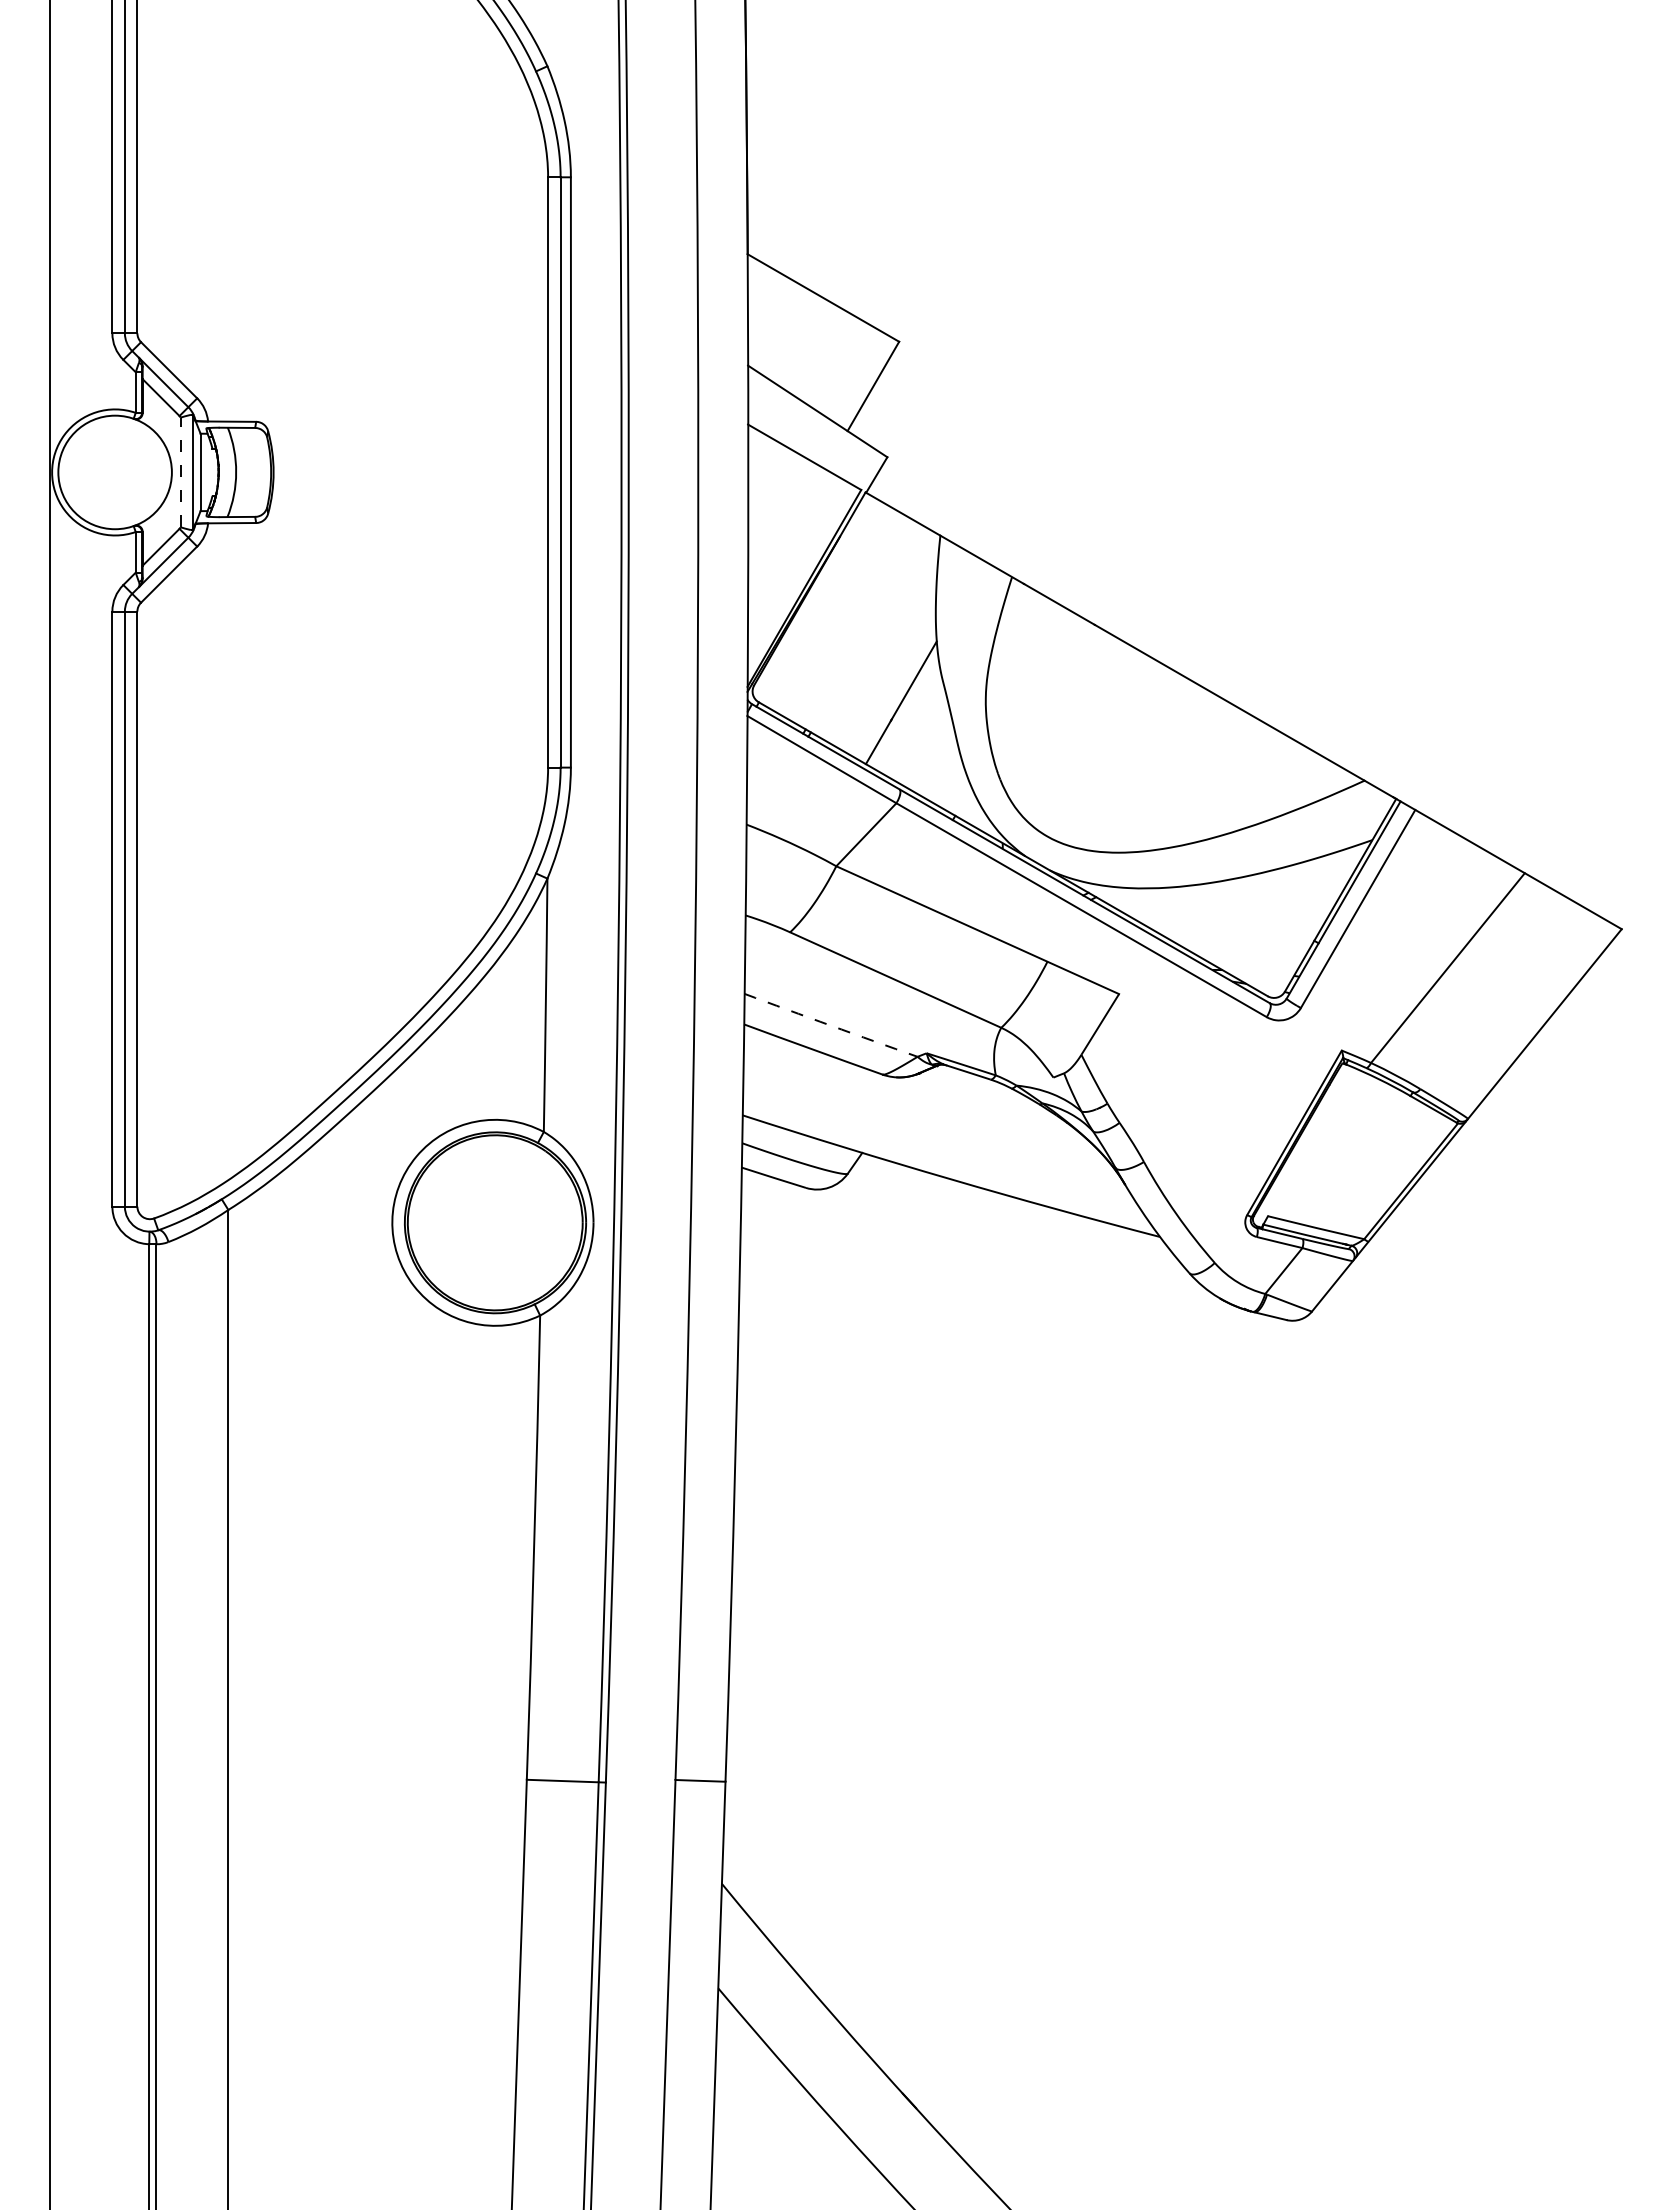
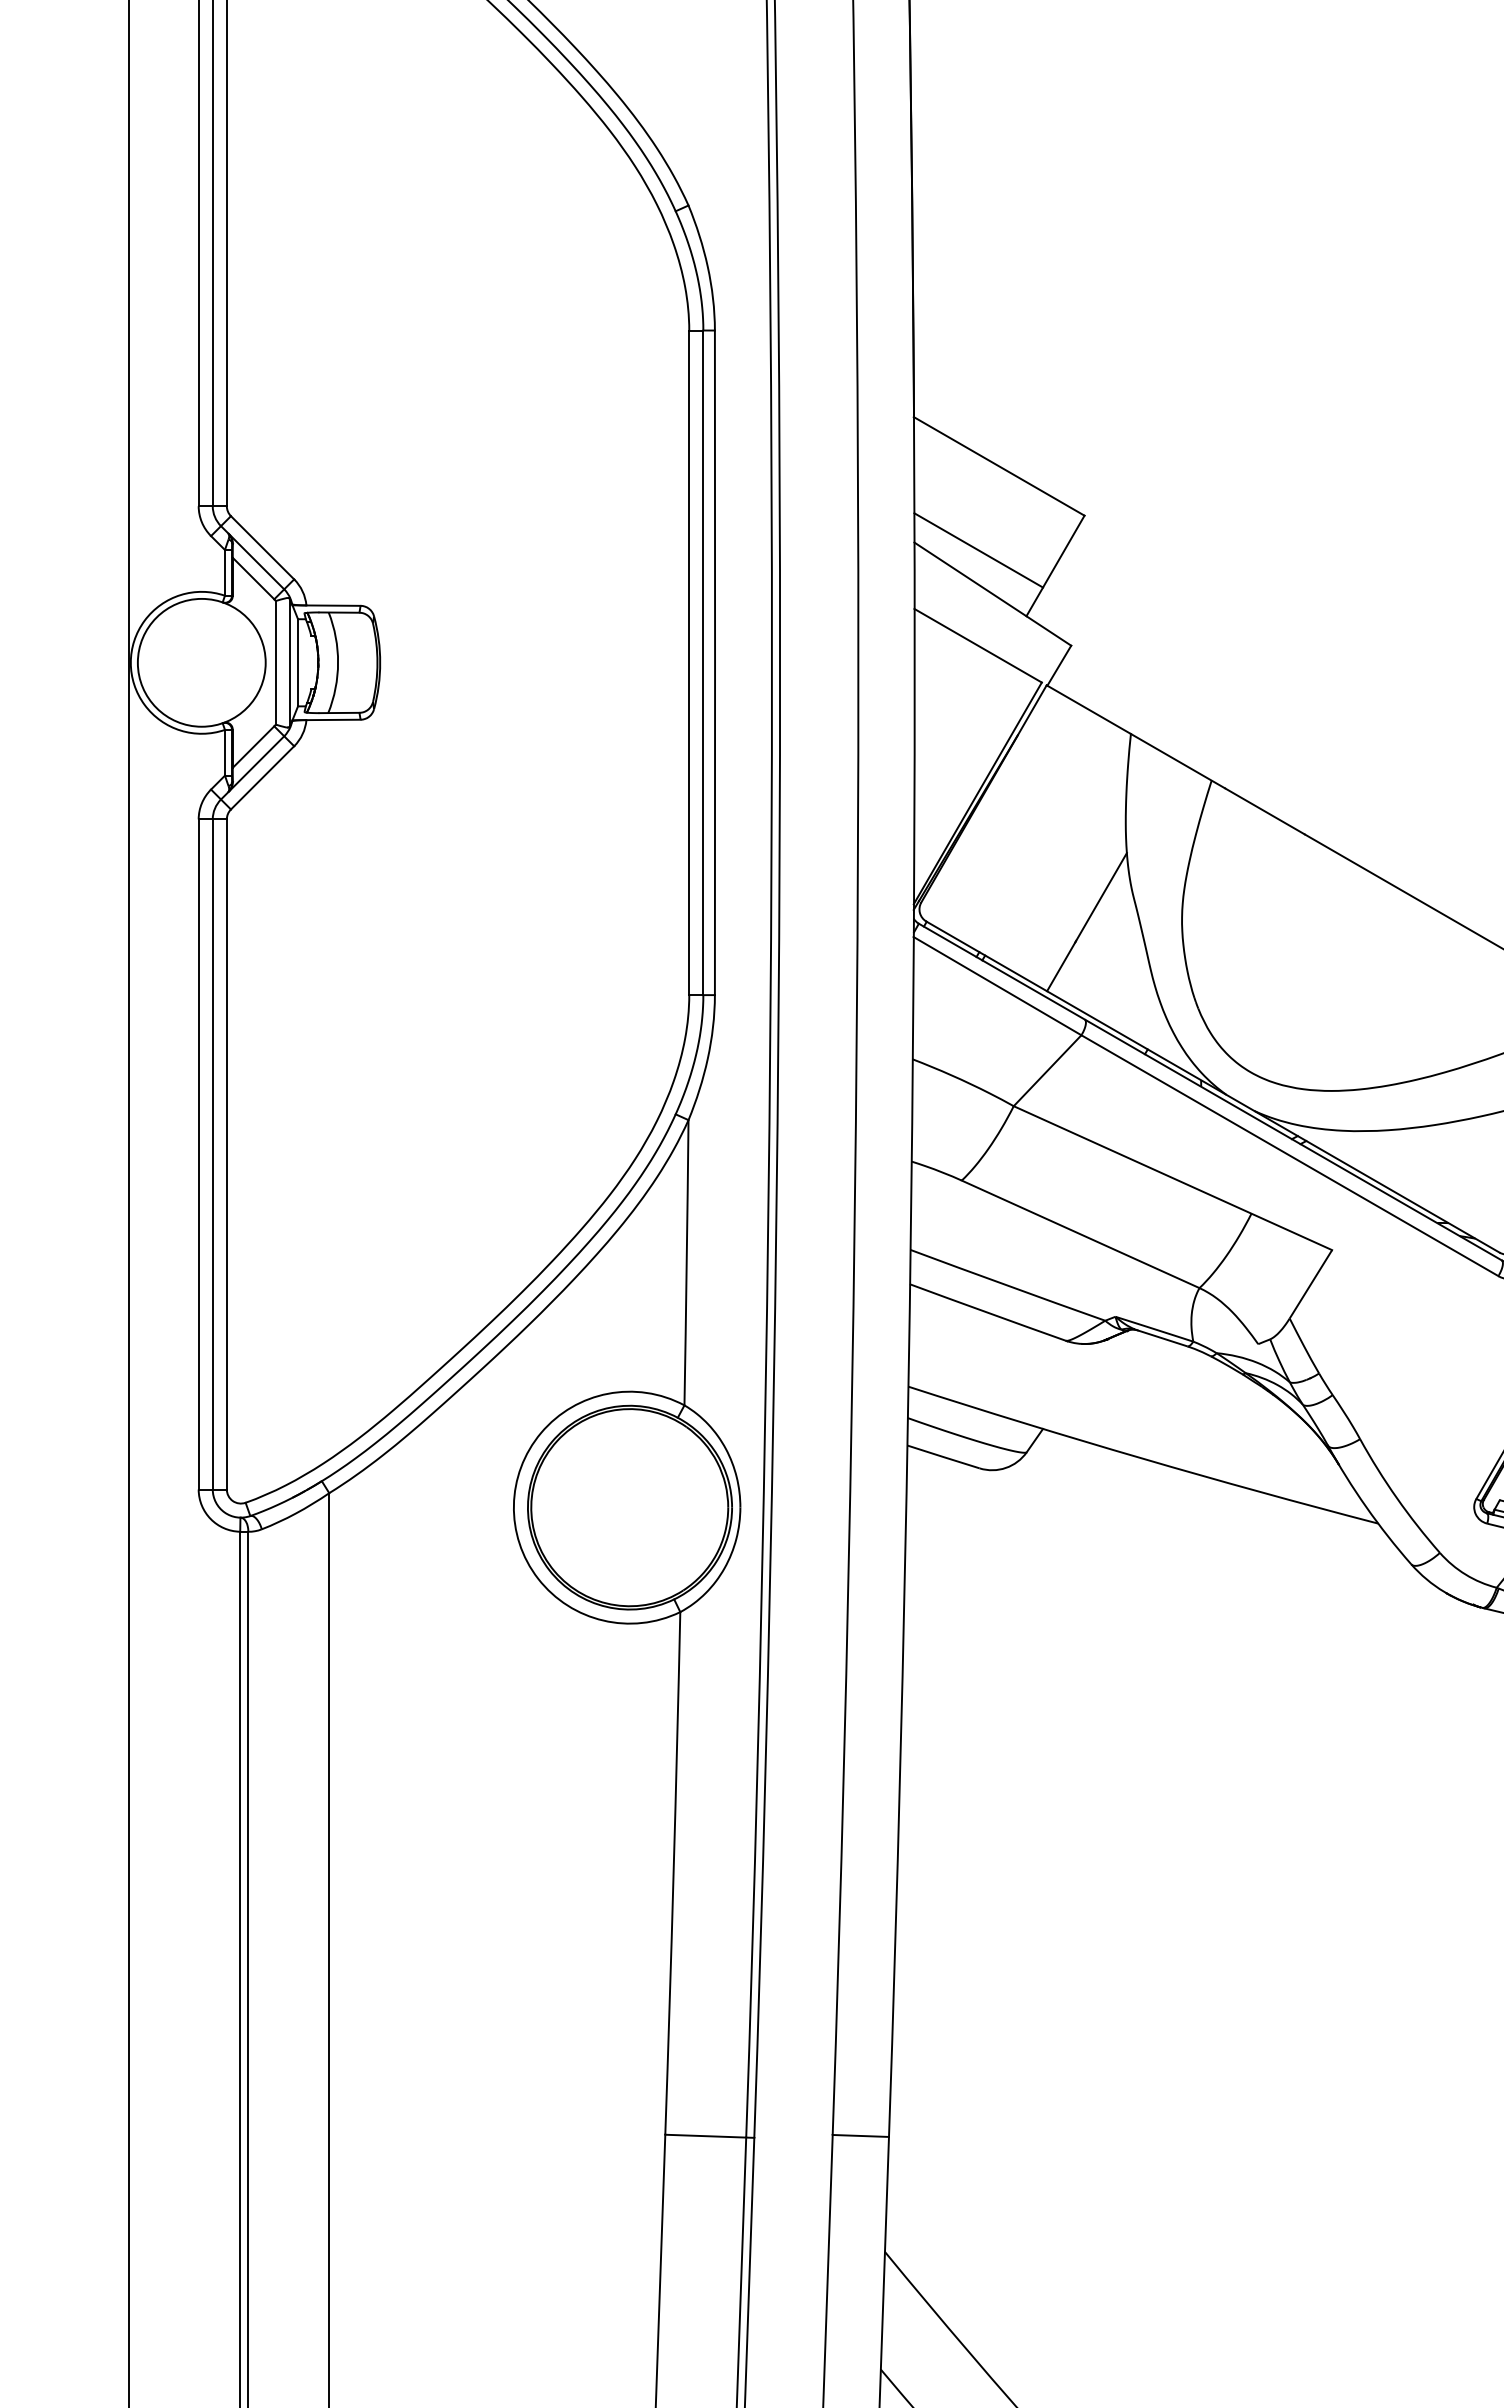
line: (805, 372) -> (979, 550), added
line: (180, 472) -> (275, 662), dashed -> solid
arc: (830, 1025) -> (1007, 1285), dashed -> solid

